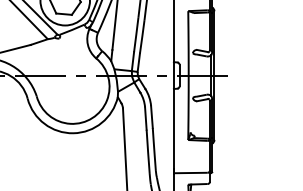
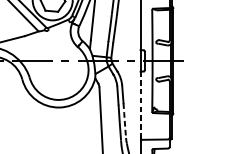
line: (173, 130) -> (140, 105), solid -> dashed
line: (154, 149) -> (124, 120), solid -> dashed

